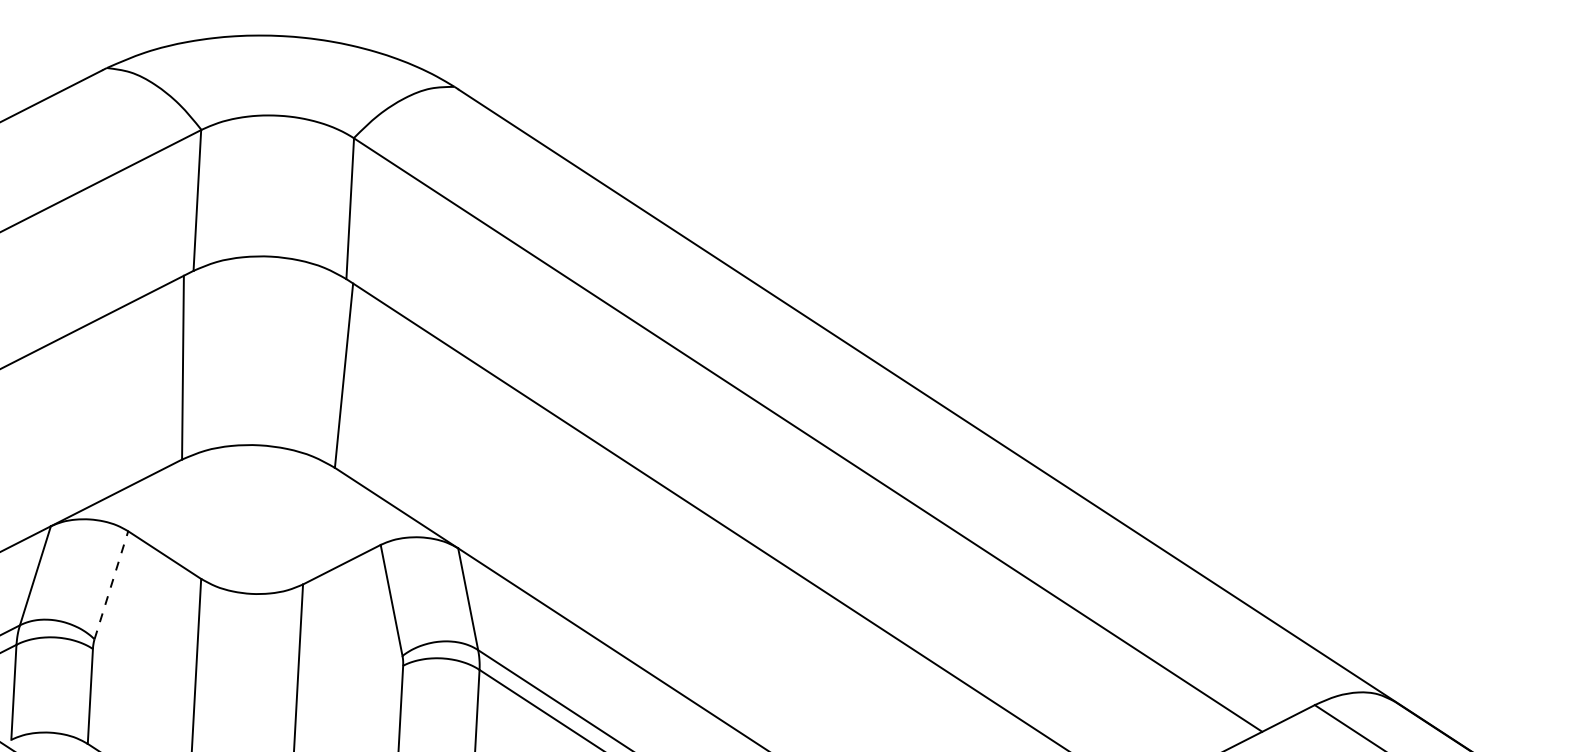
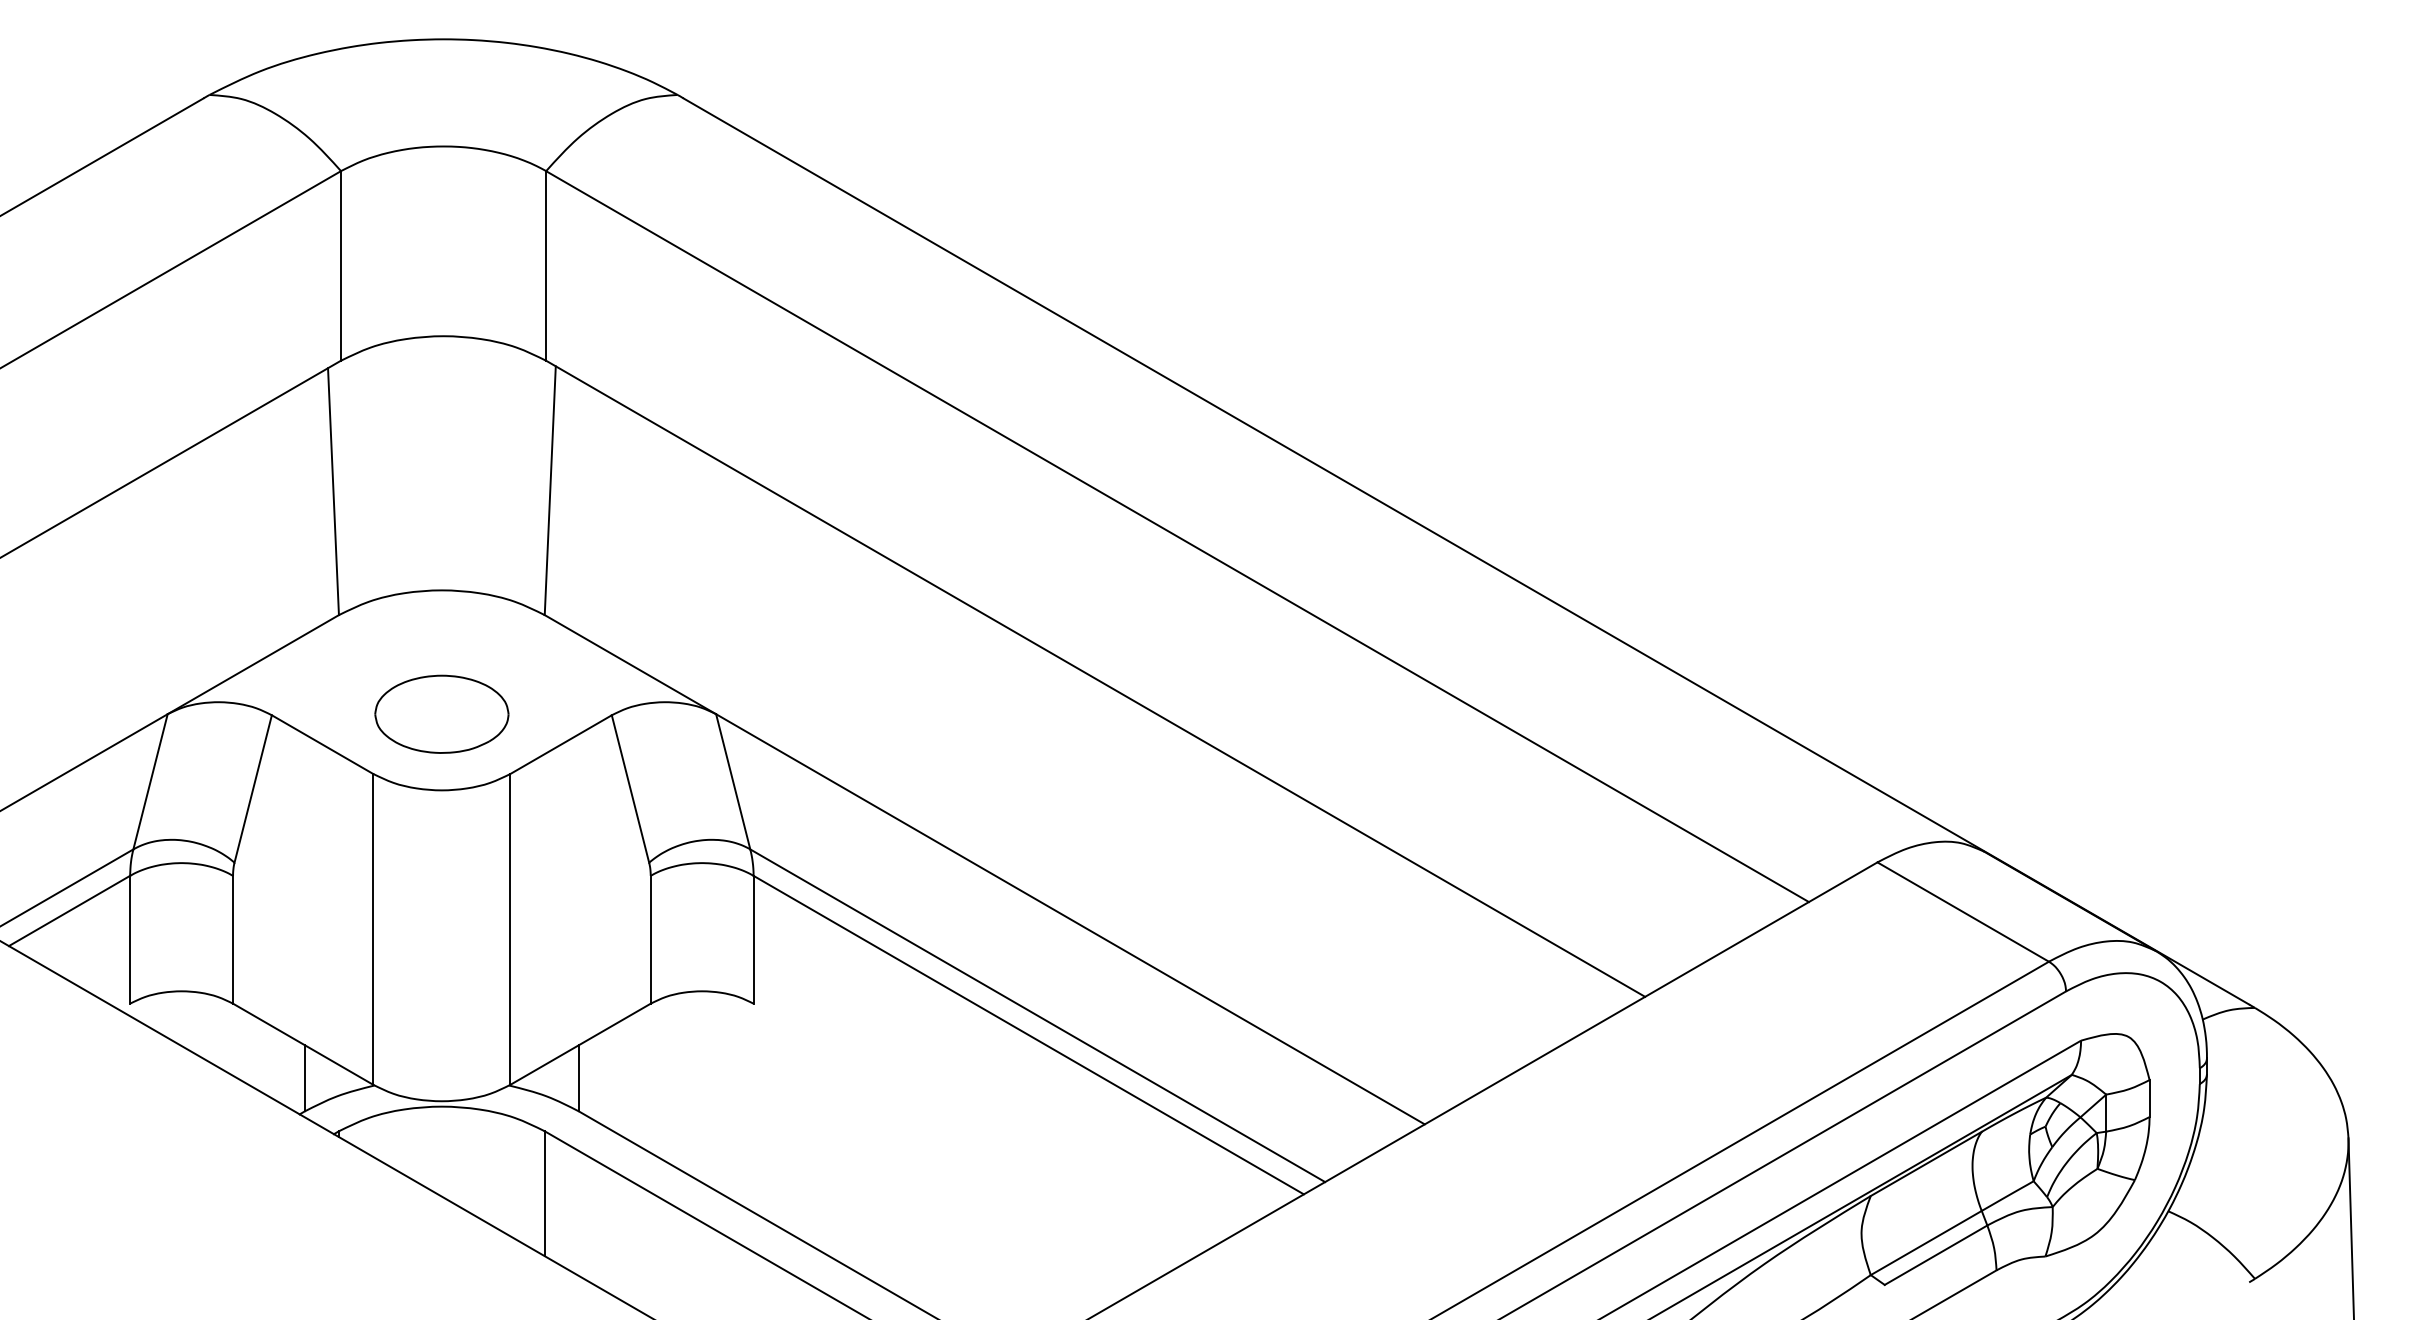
part: (254, 536) -> (441, 713), added
line: (111, 584) -> (253, 788), dashed -> solid

